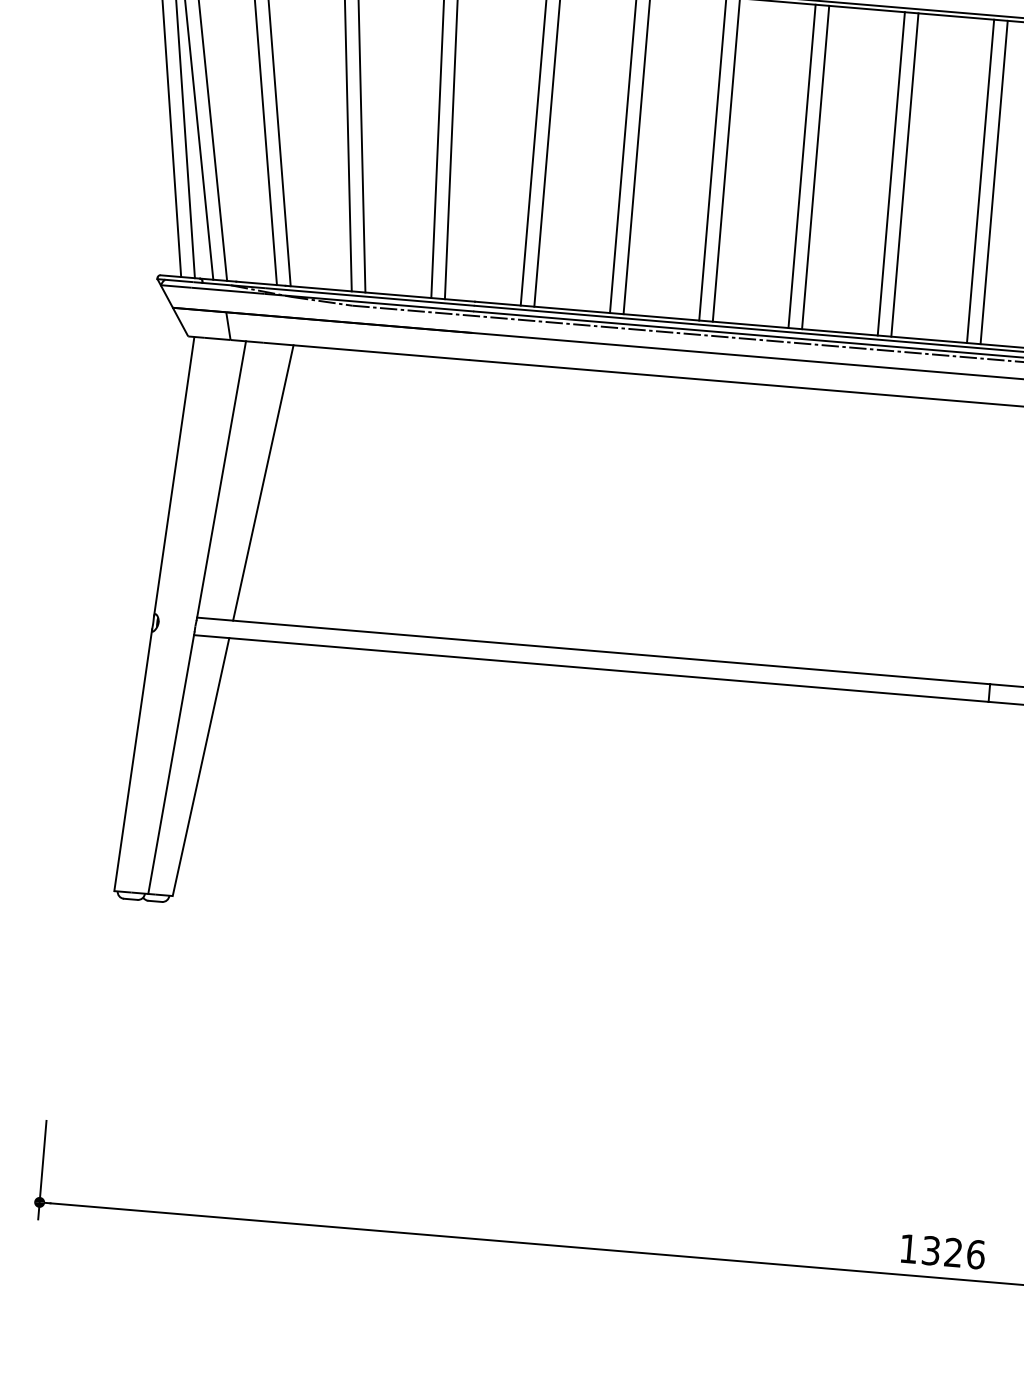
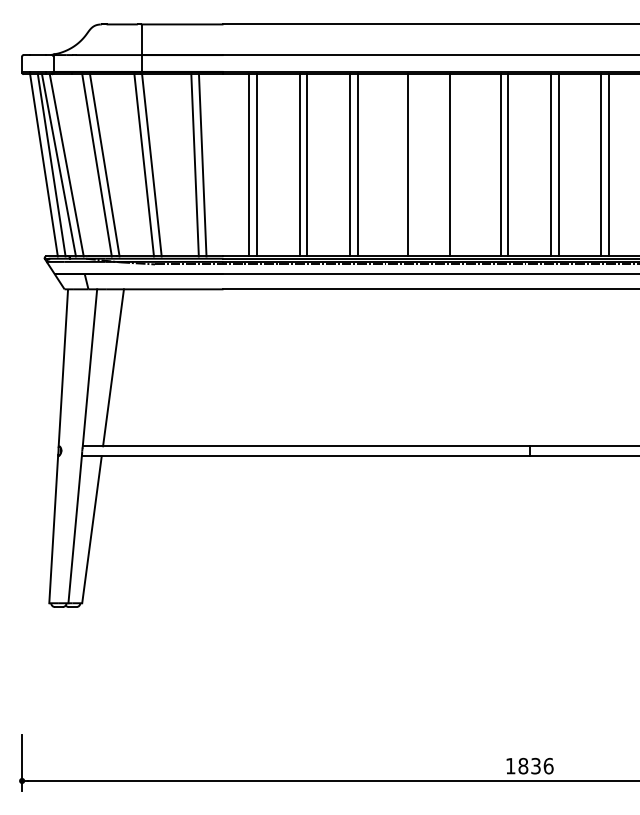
line: (802, 166) -> (400, 165), removed
line: (905, 175) -> (458, 165), removed
text: (942, 1252) -> (529, 766), 1326 -> 1836

